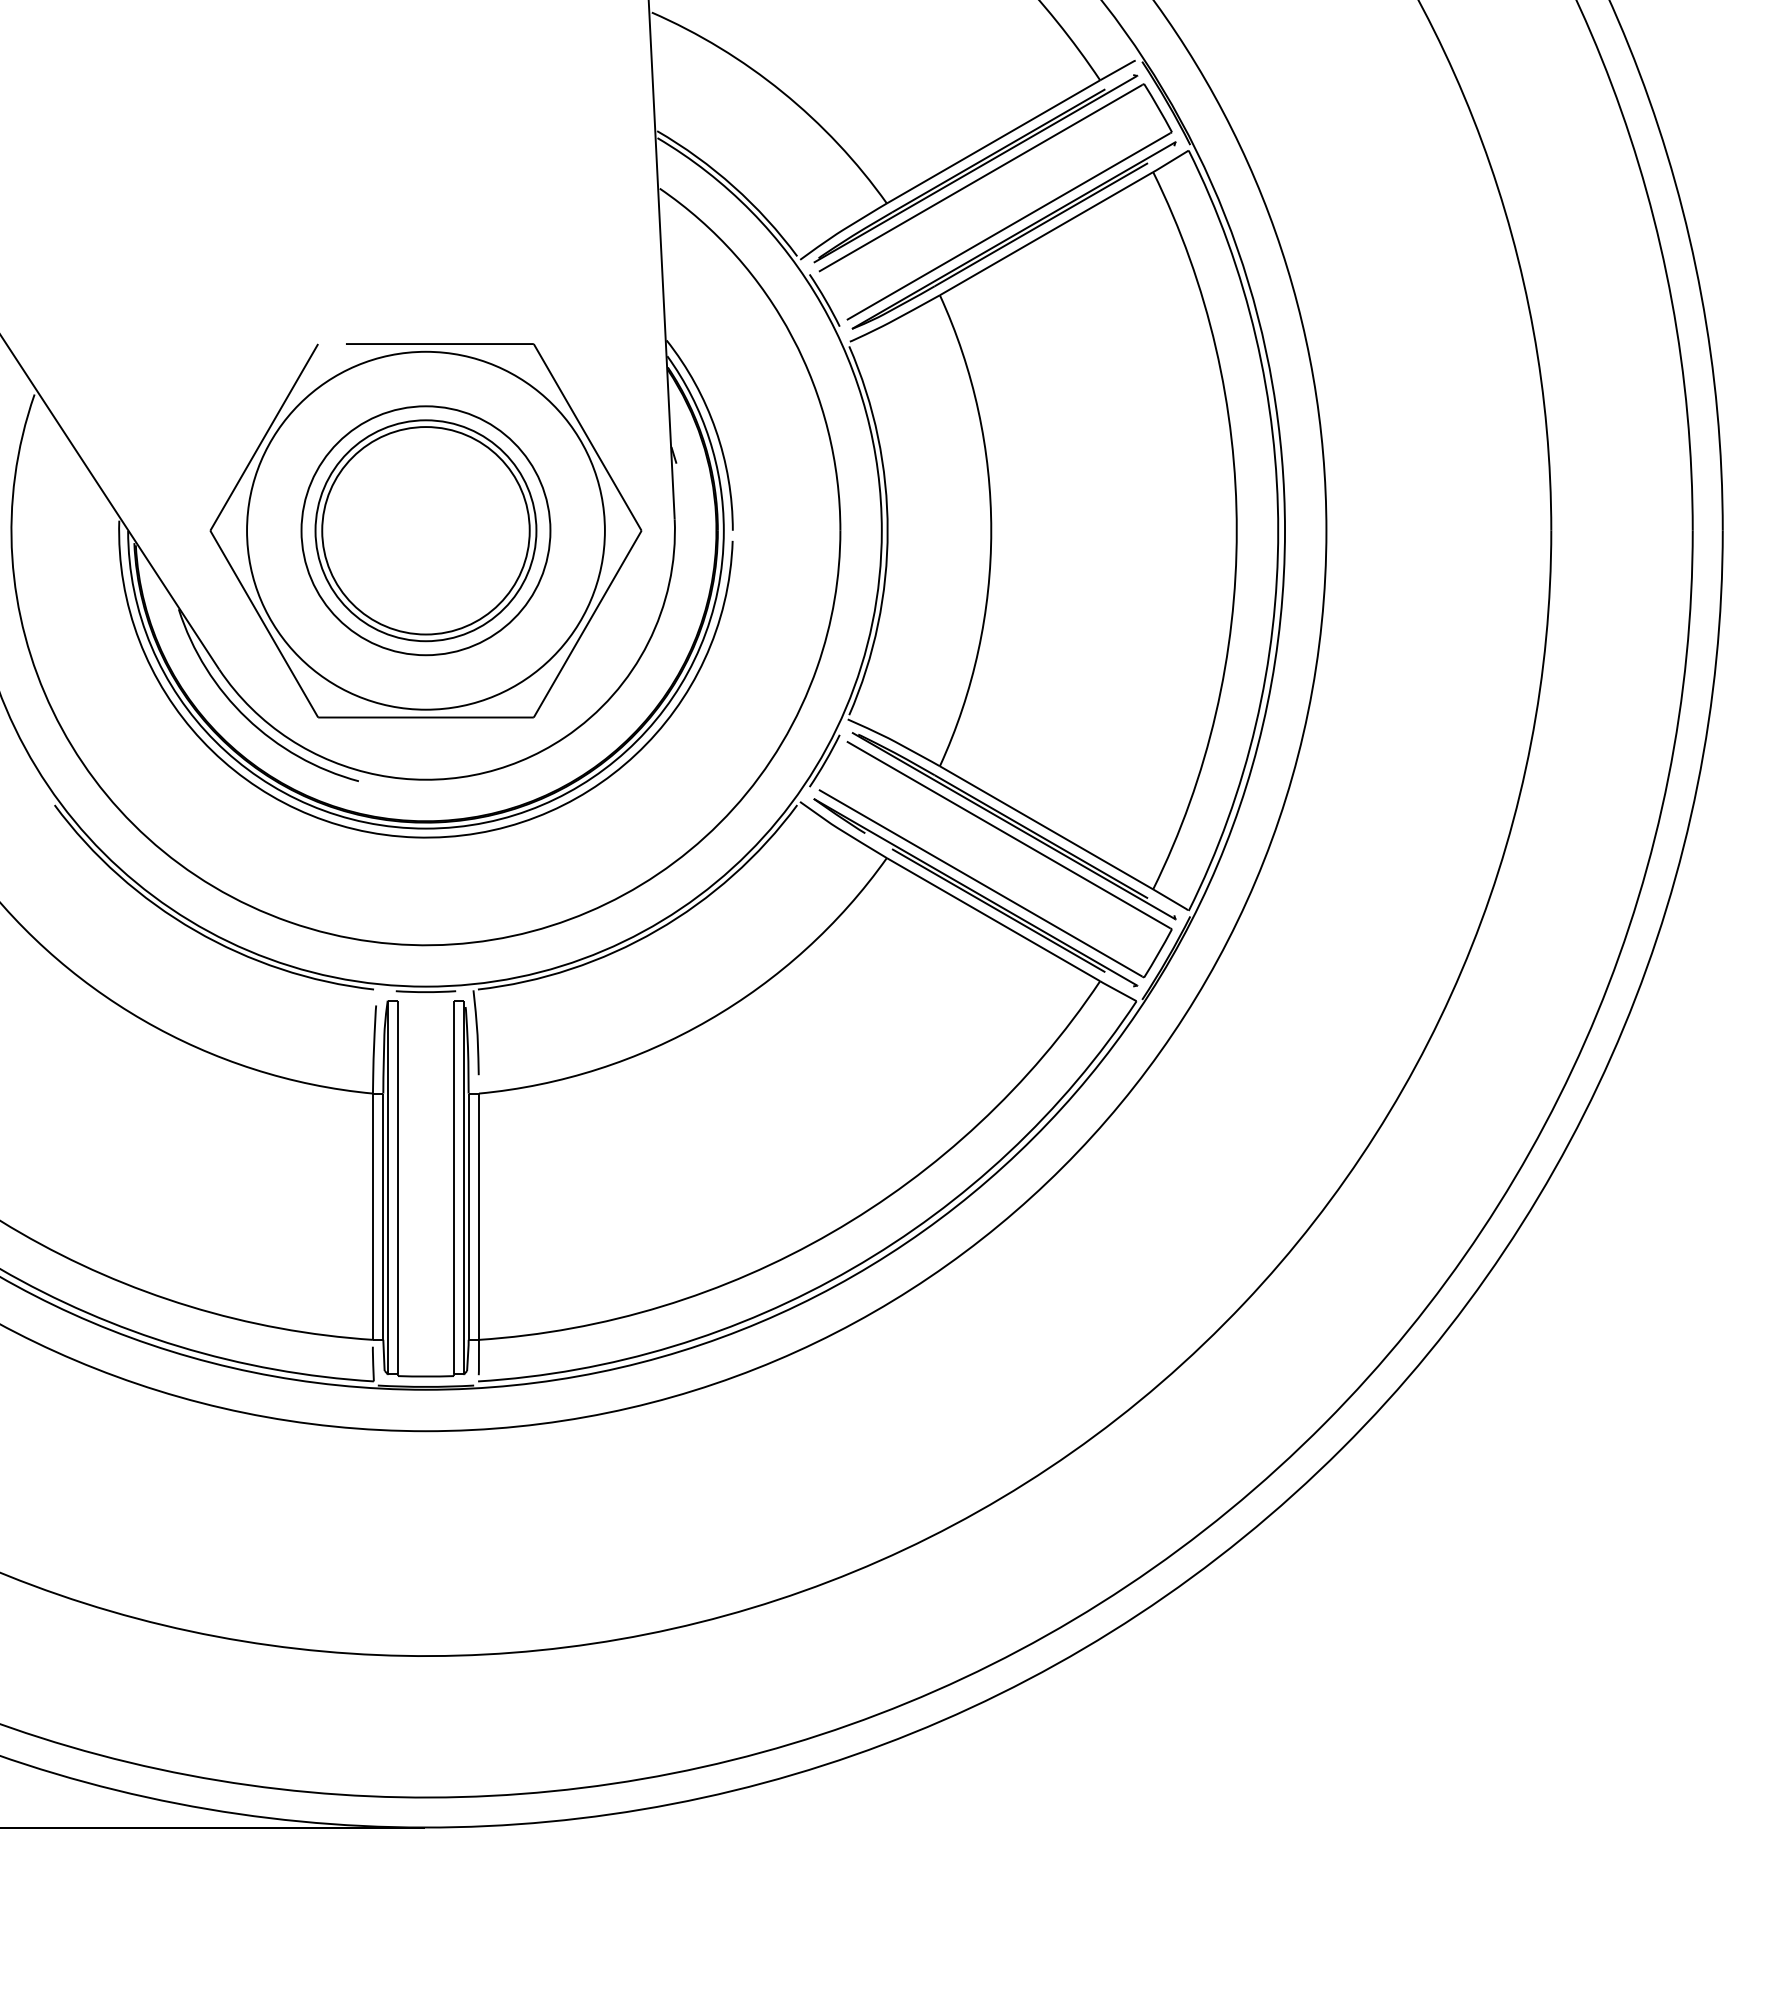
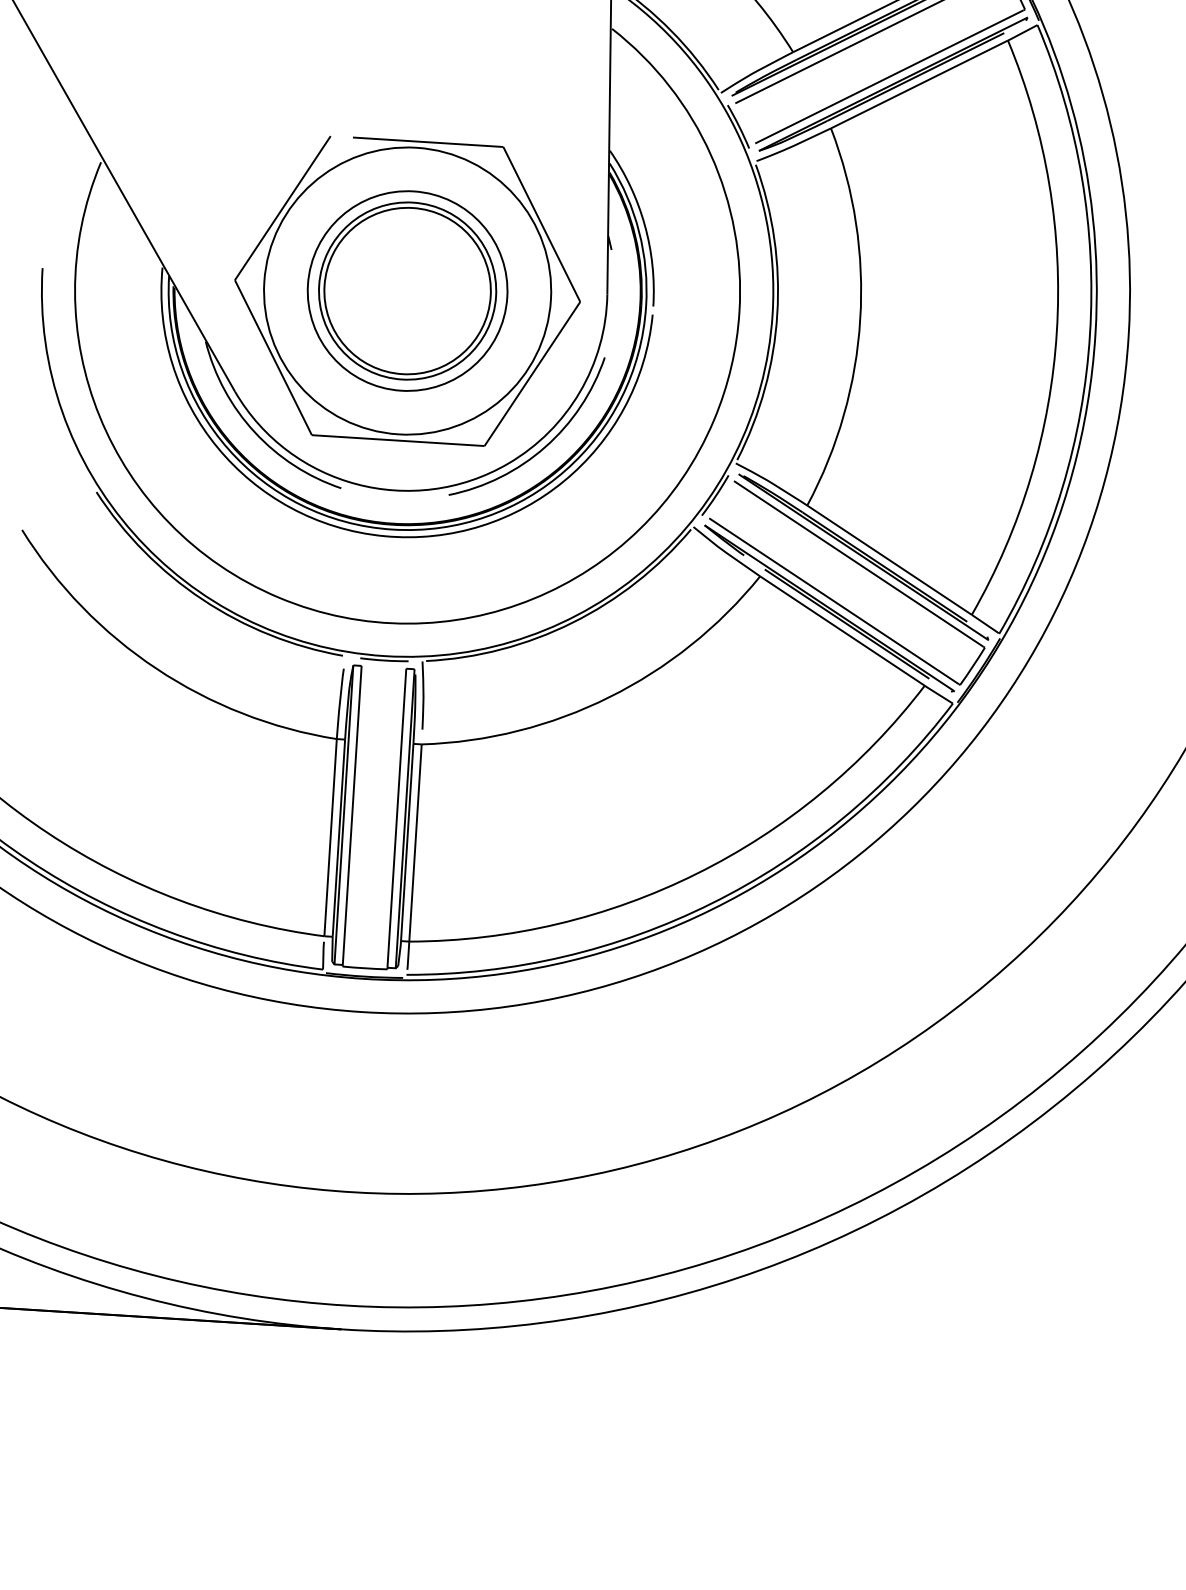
part: (609, 712) -> (545, 445), added

